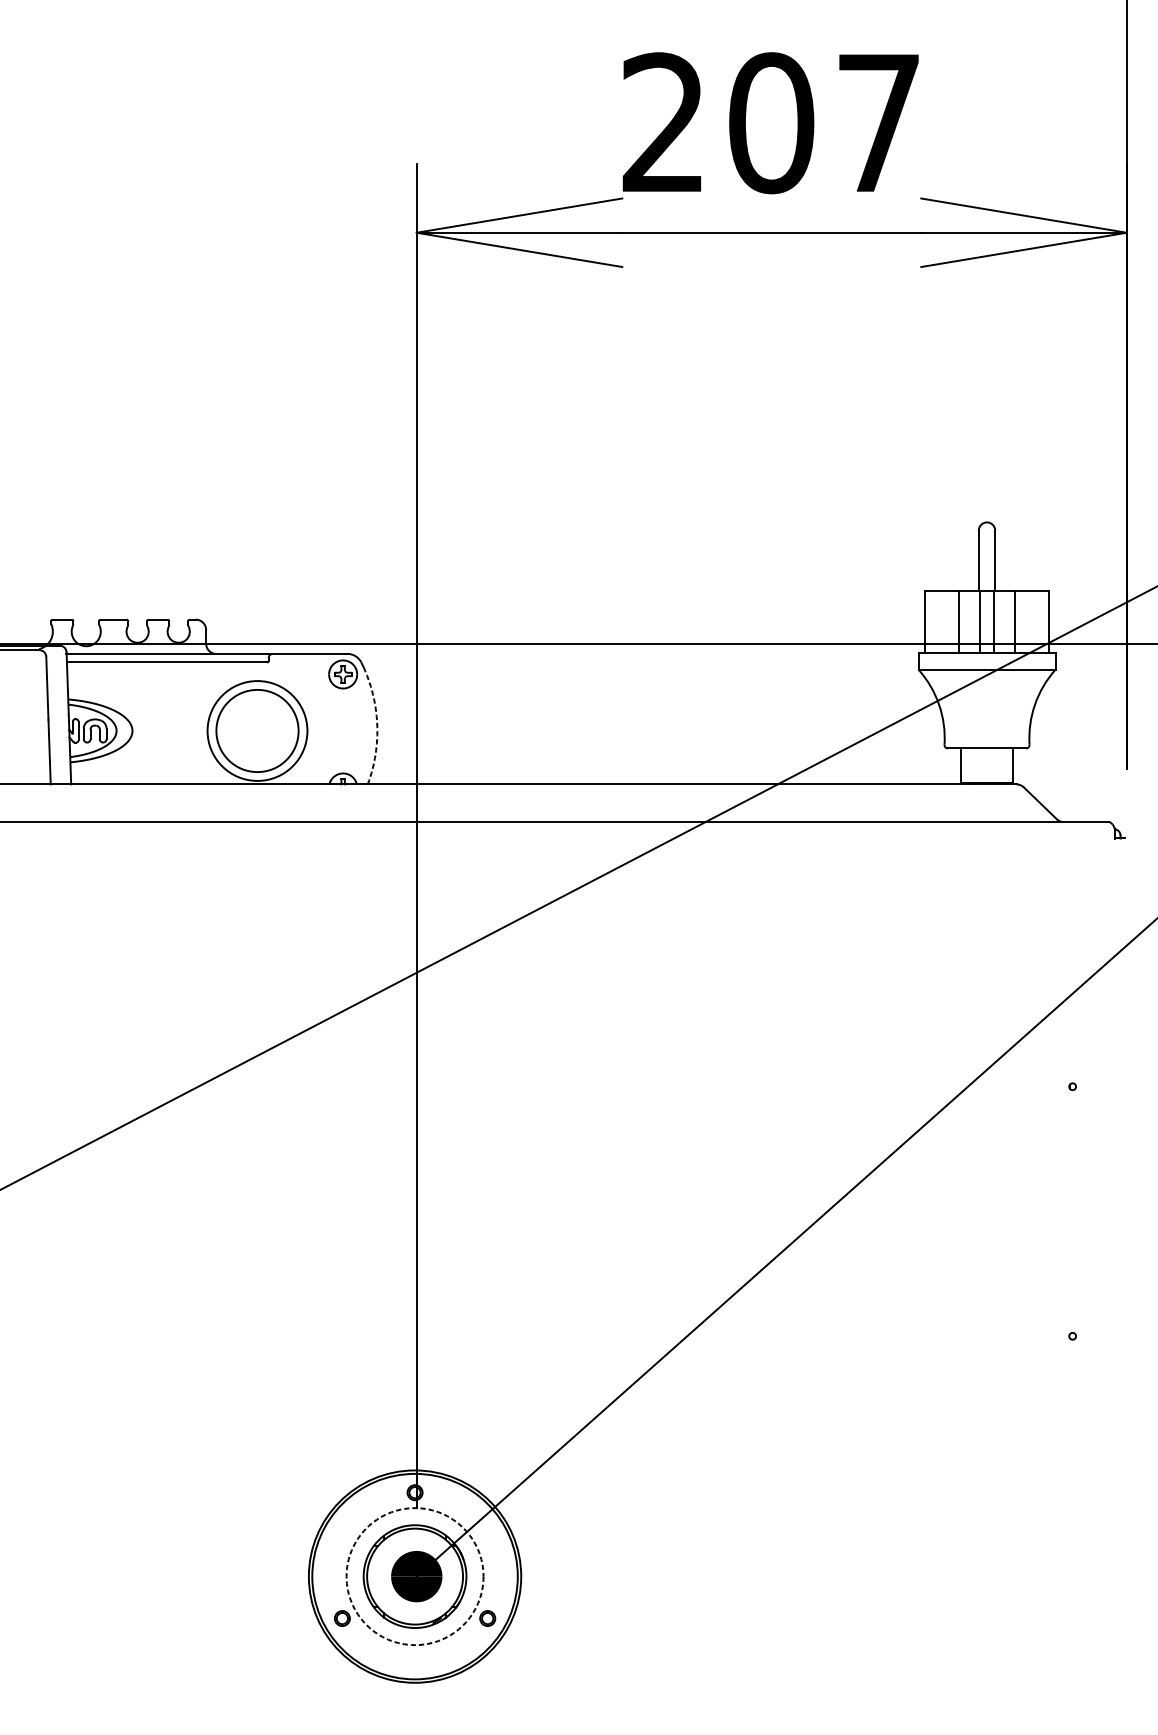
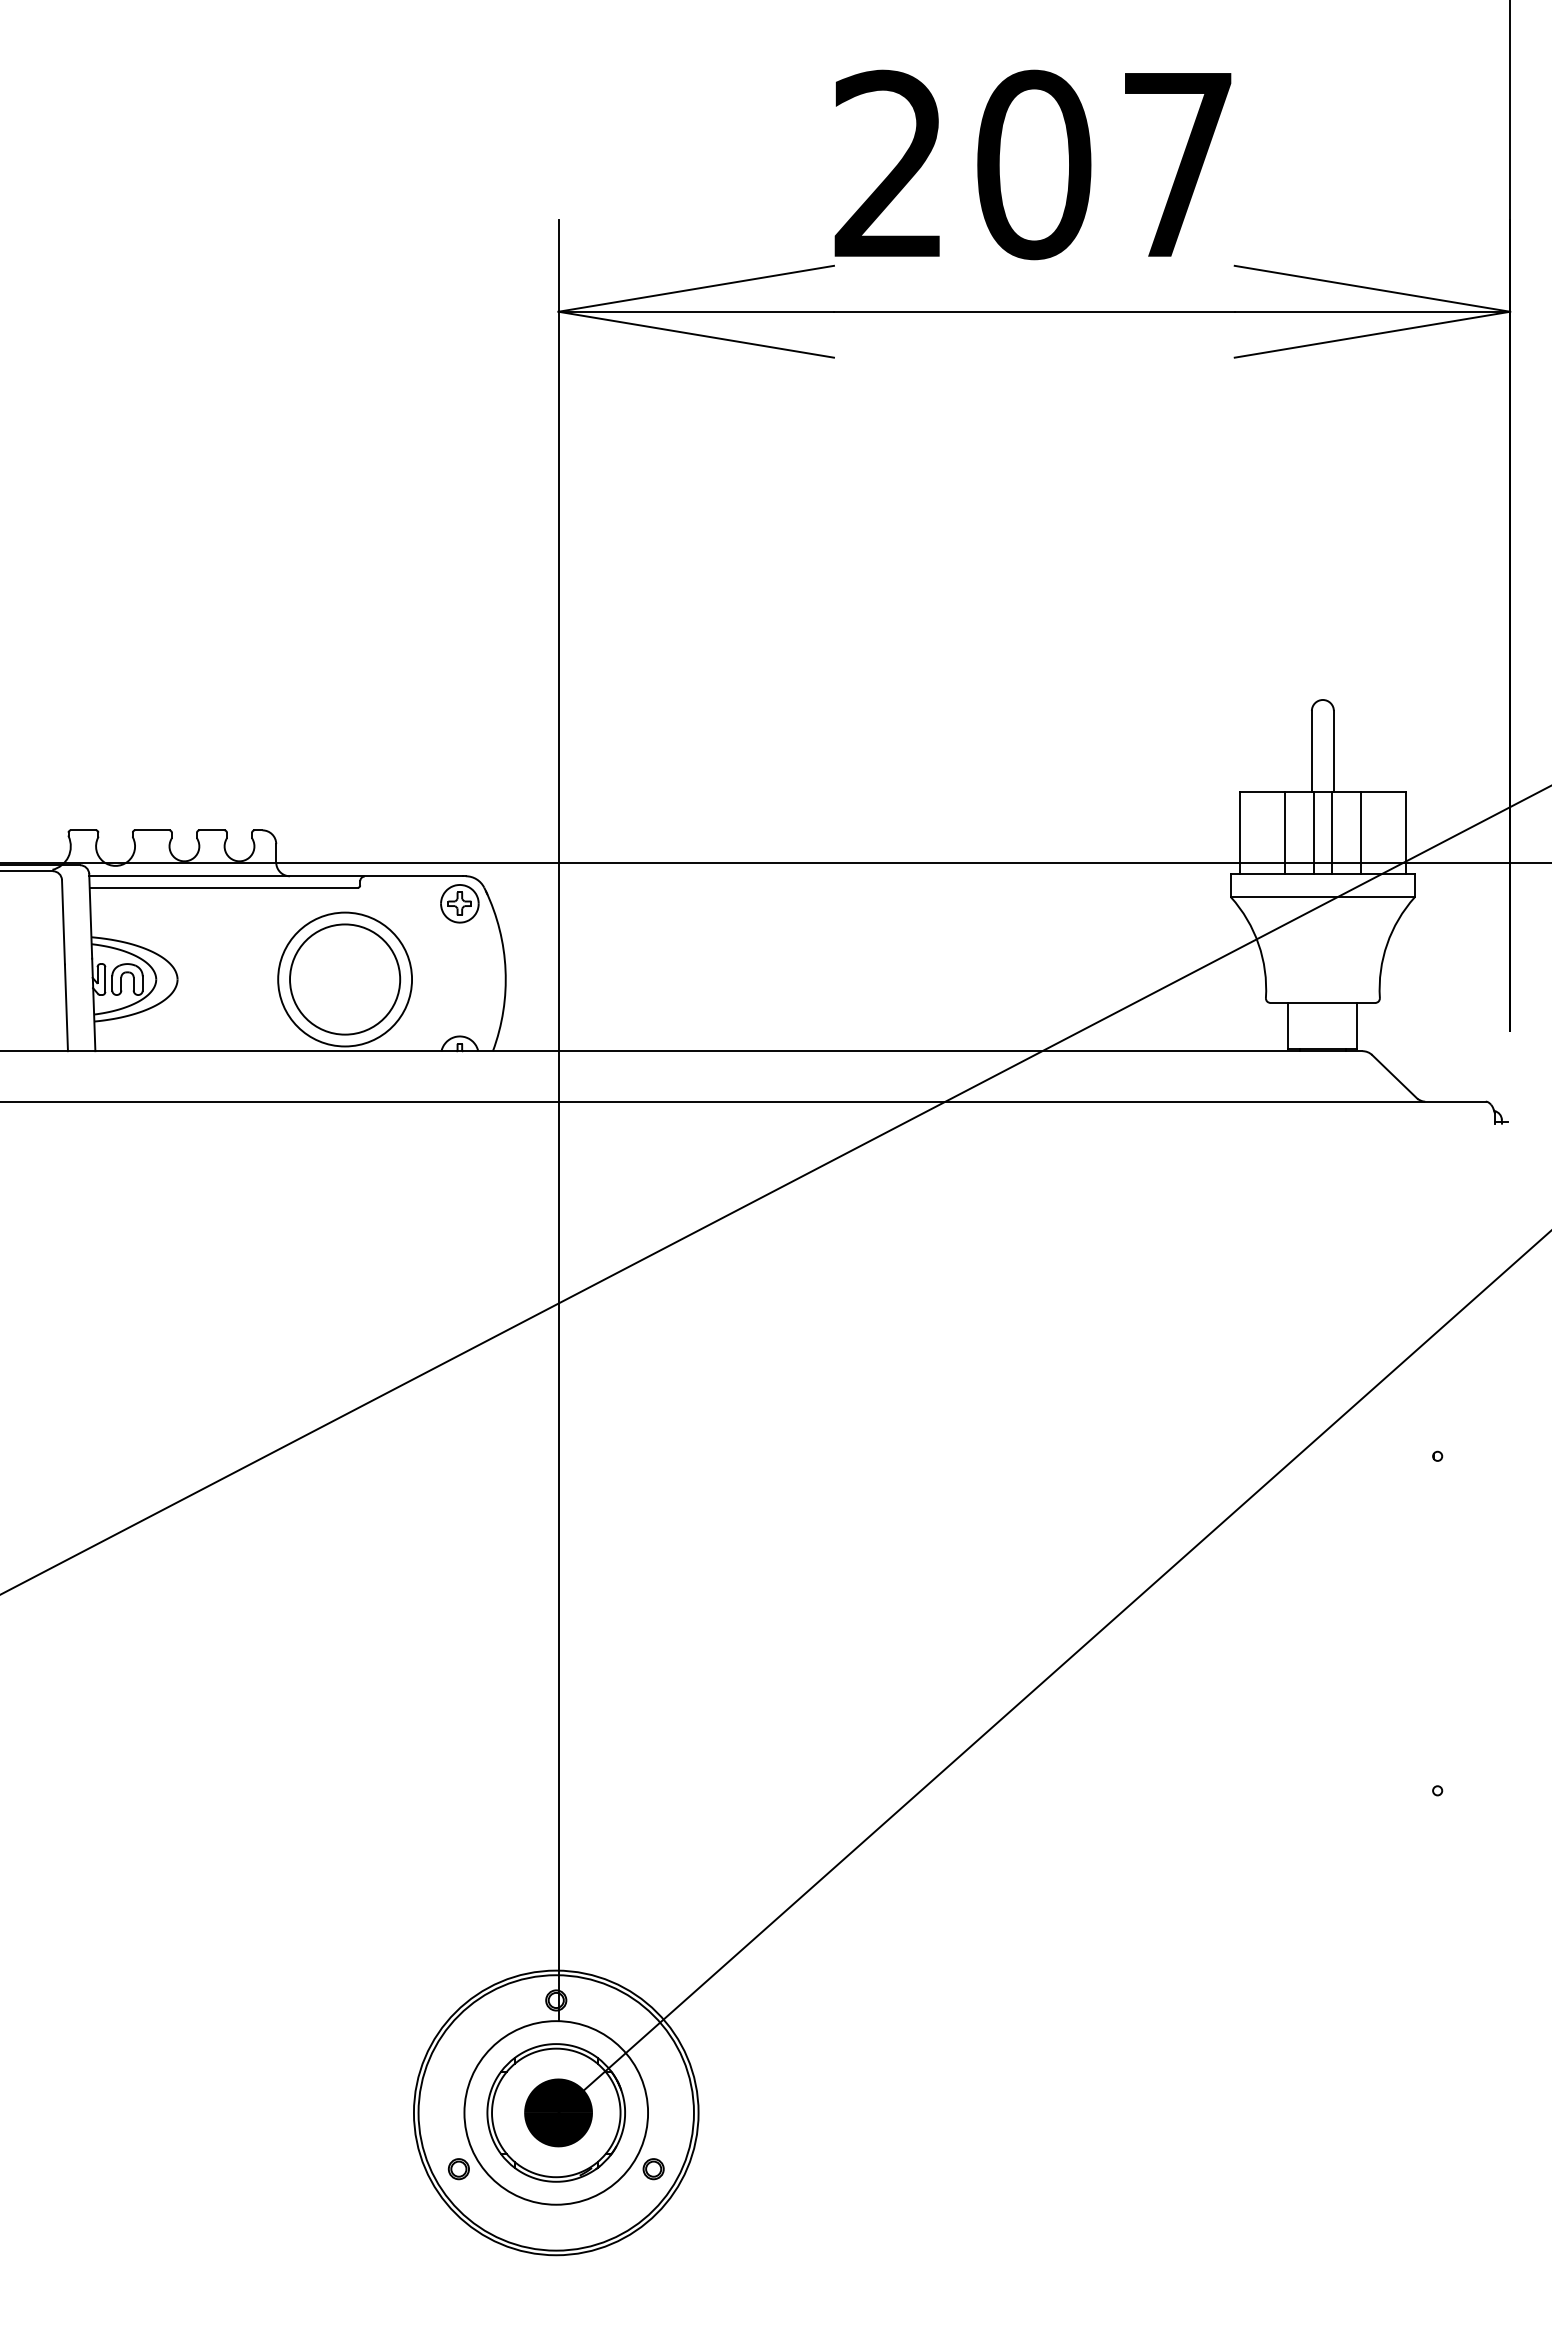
arc: (377, 724) -> (505, 970), dashed -> solid
circle: (415, 1576) -> (556, 2112), dashed -> solid

